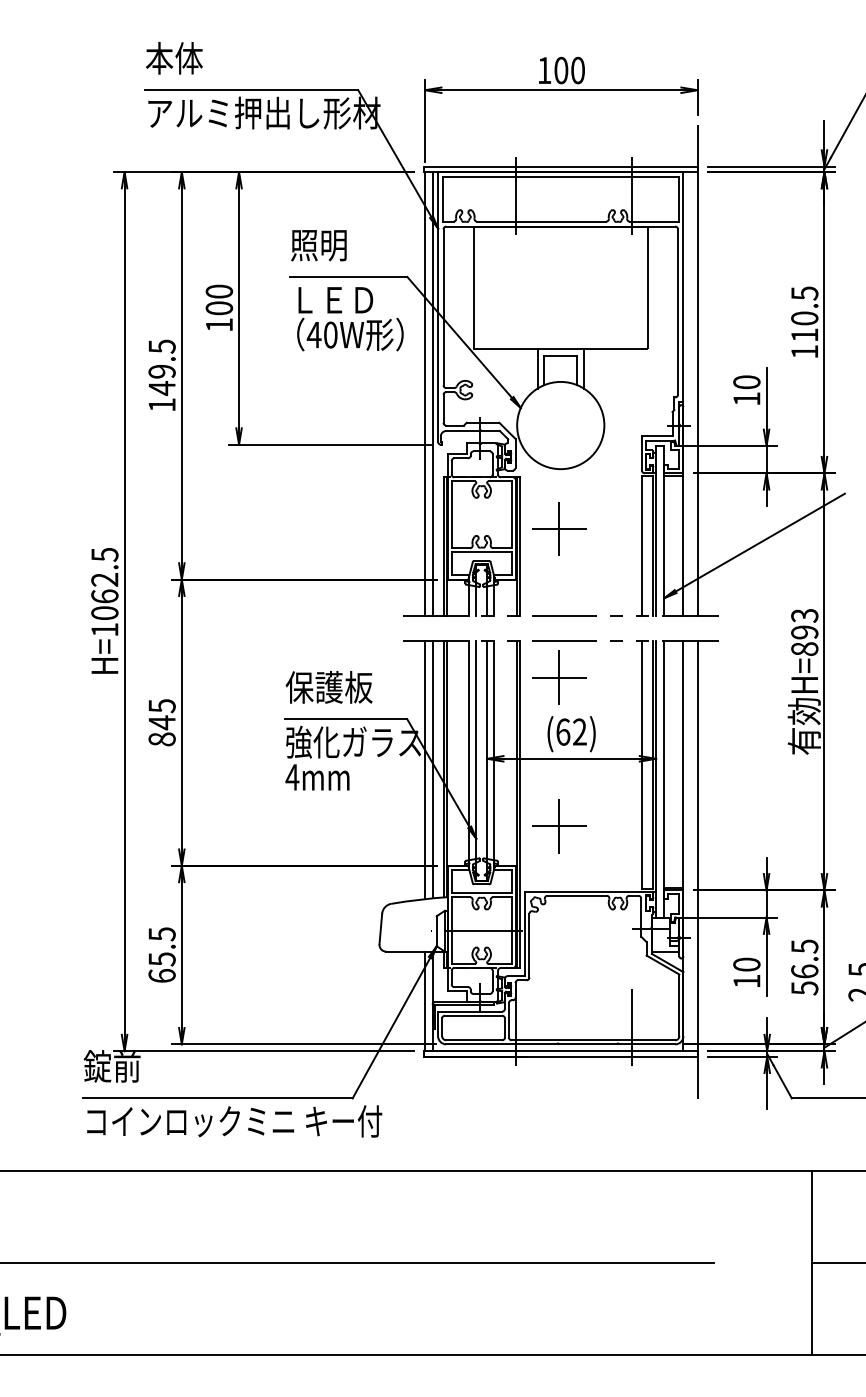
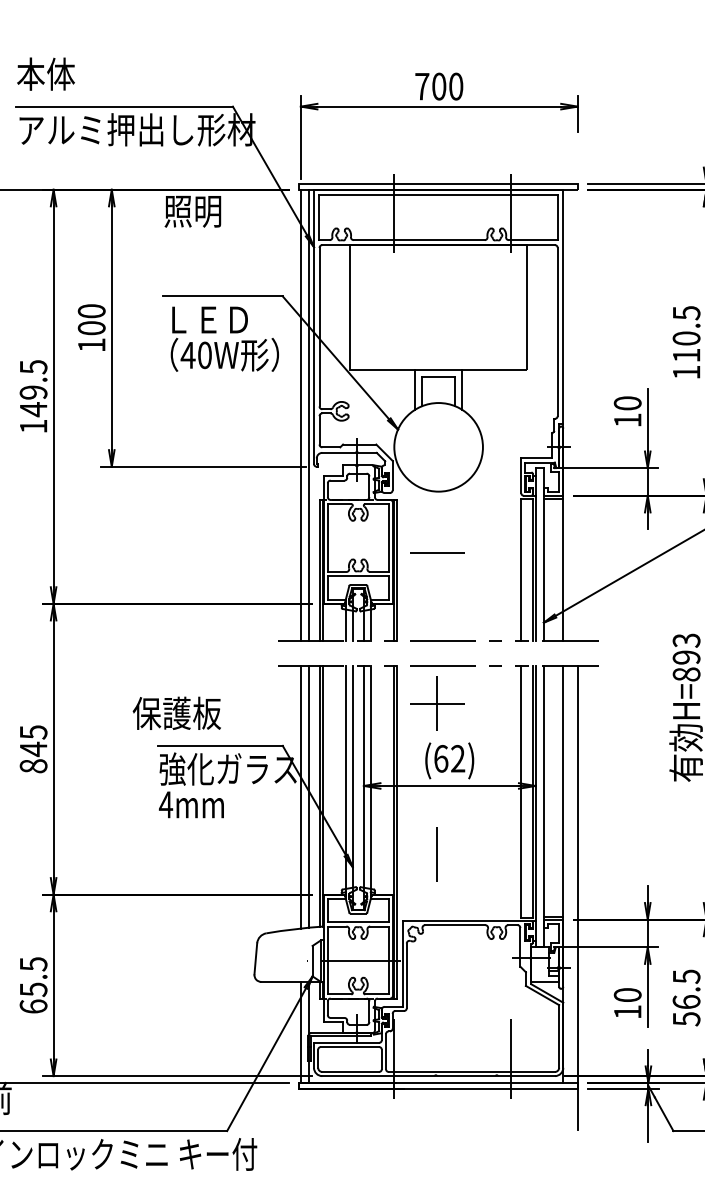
text: (544, 70) -> (422, 86), 100 -> 700
text: (318, 245) -> (192, 211), moved
line: (697, 370) -> (577, 391), removed
line: (559, 528) -> (437, 551), removed
text: (328, 687) -> (176, 713), moved
line: (559, 826) -> (437, 854), removed

